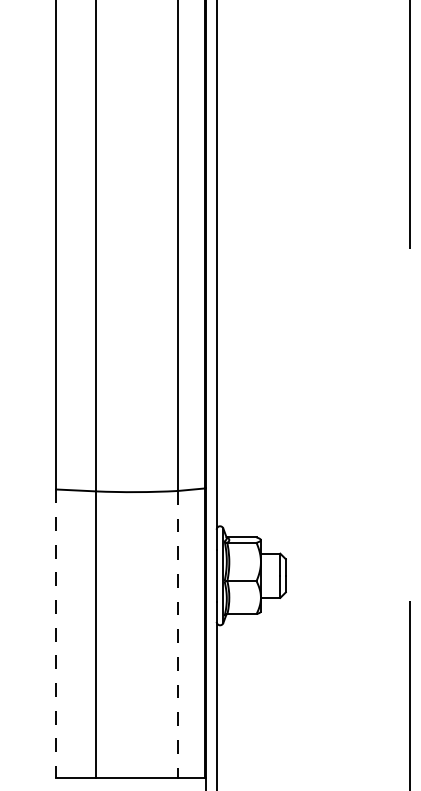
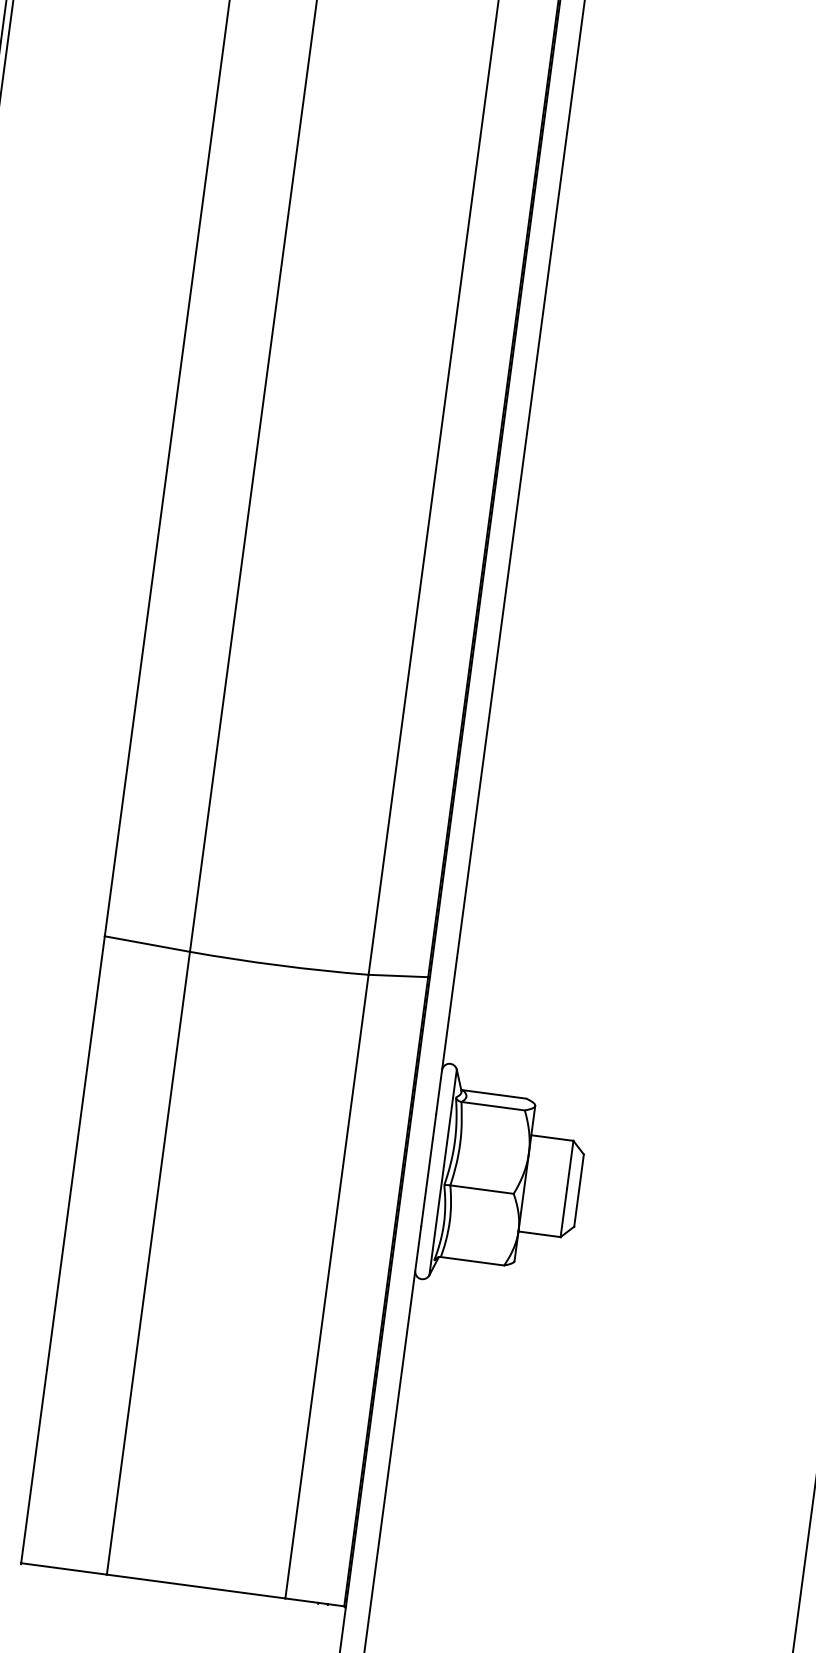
line: (56, 634) -> (63, 1251), dashed -> solid
line: (177, 634) -> (326, 1286), dashed -> solid

